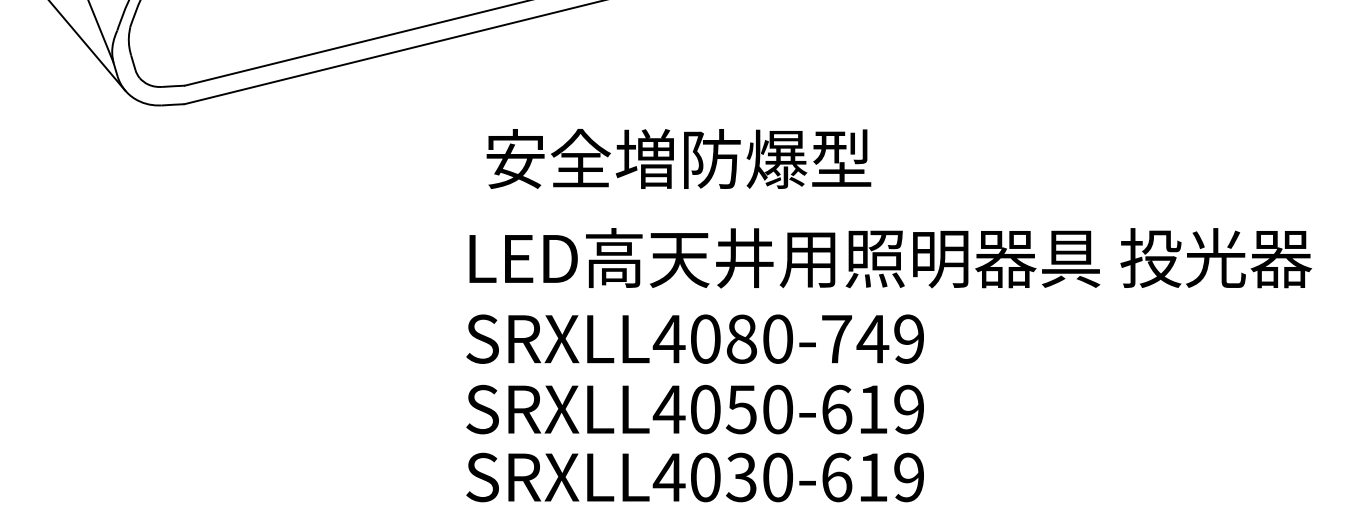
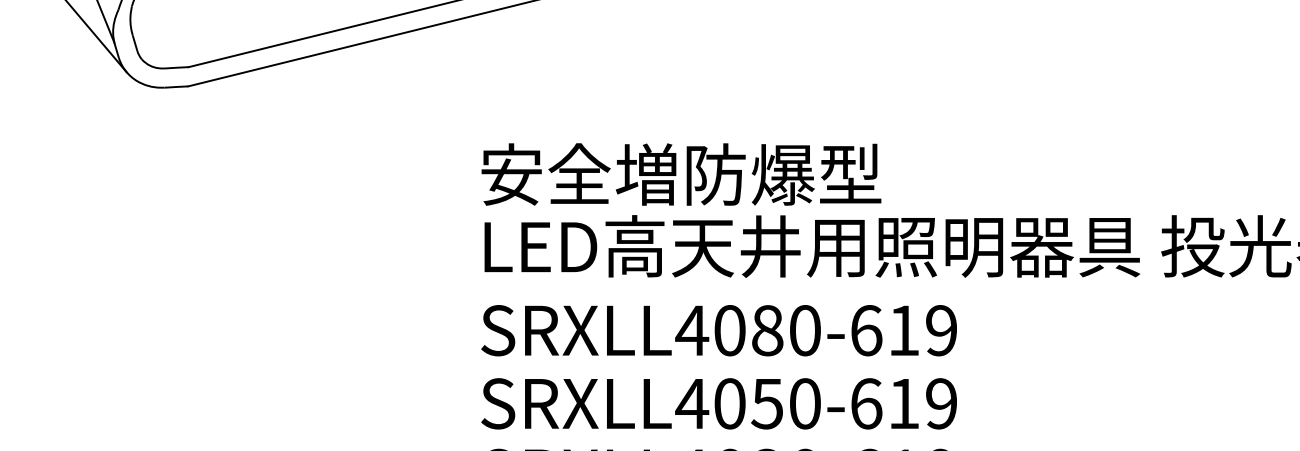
text: (678, 158) -> (681, 174), moved
text: (855, 338) -> (885, 329), SRXLL4080-749 -> SRXLL4080-619

